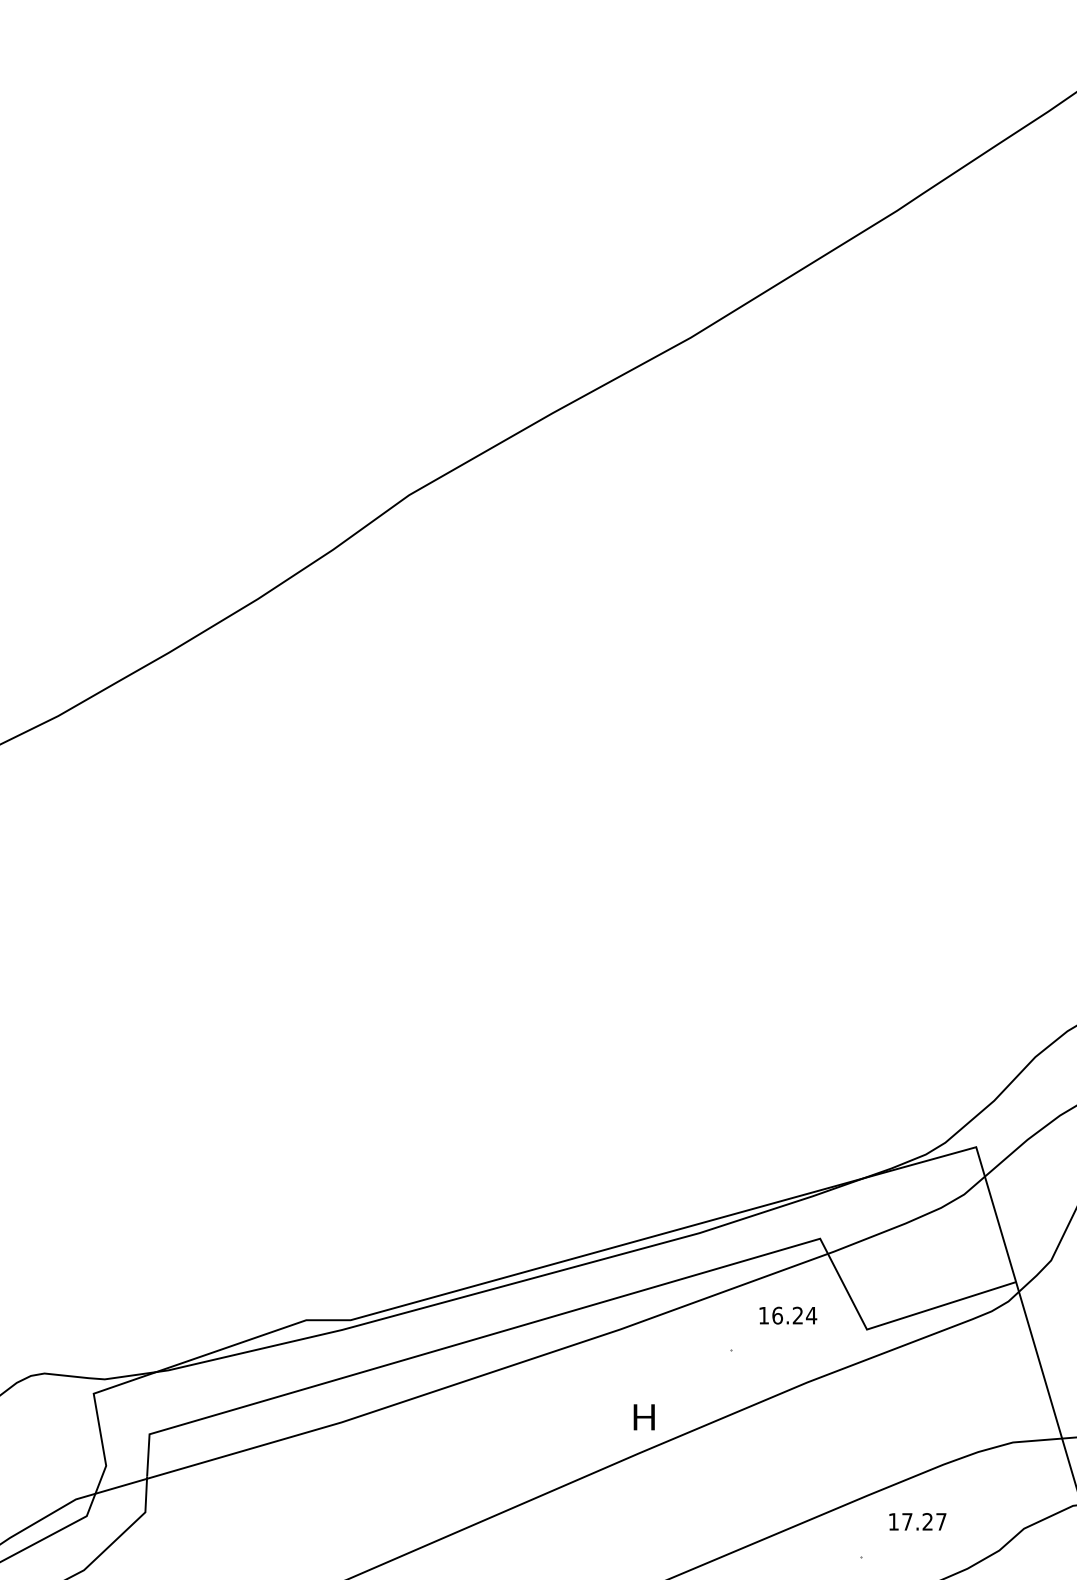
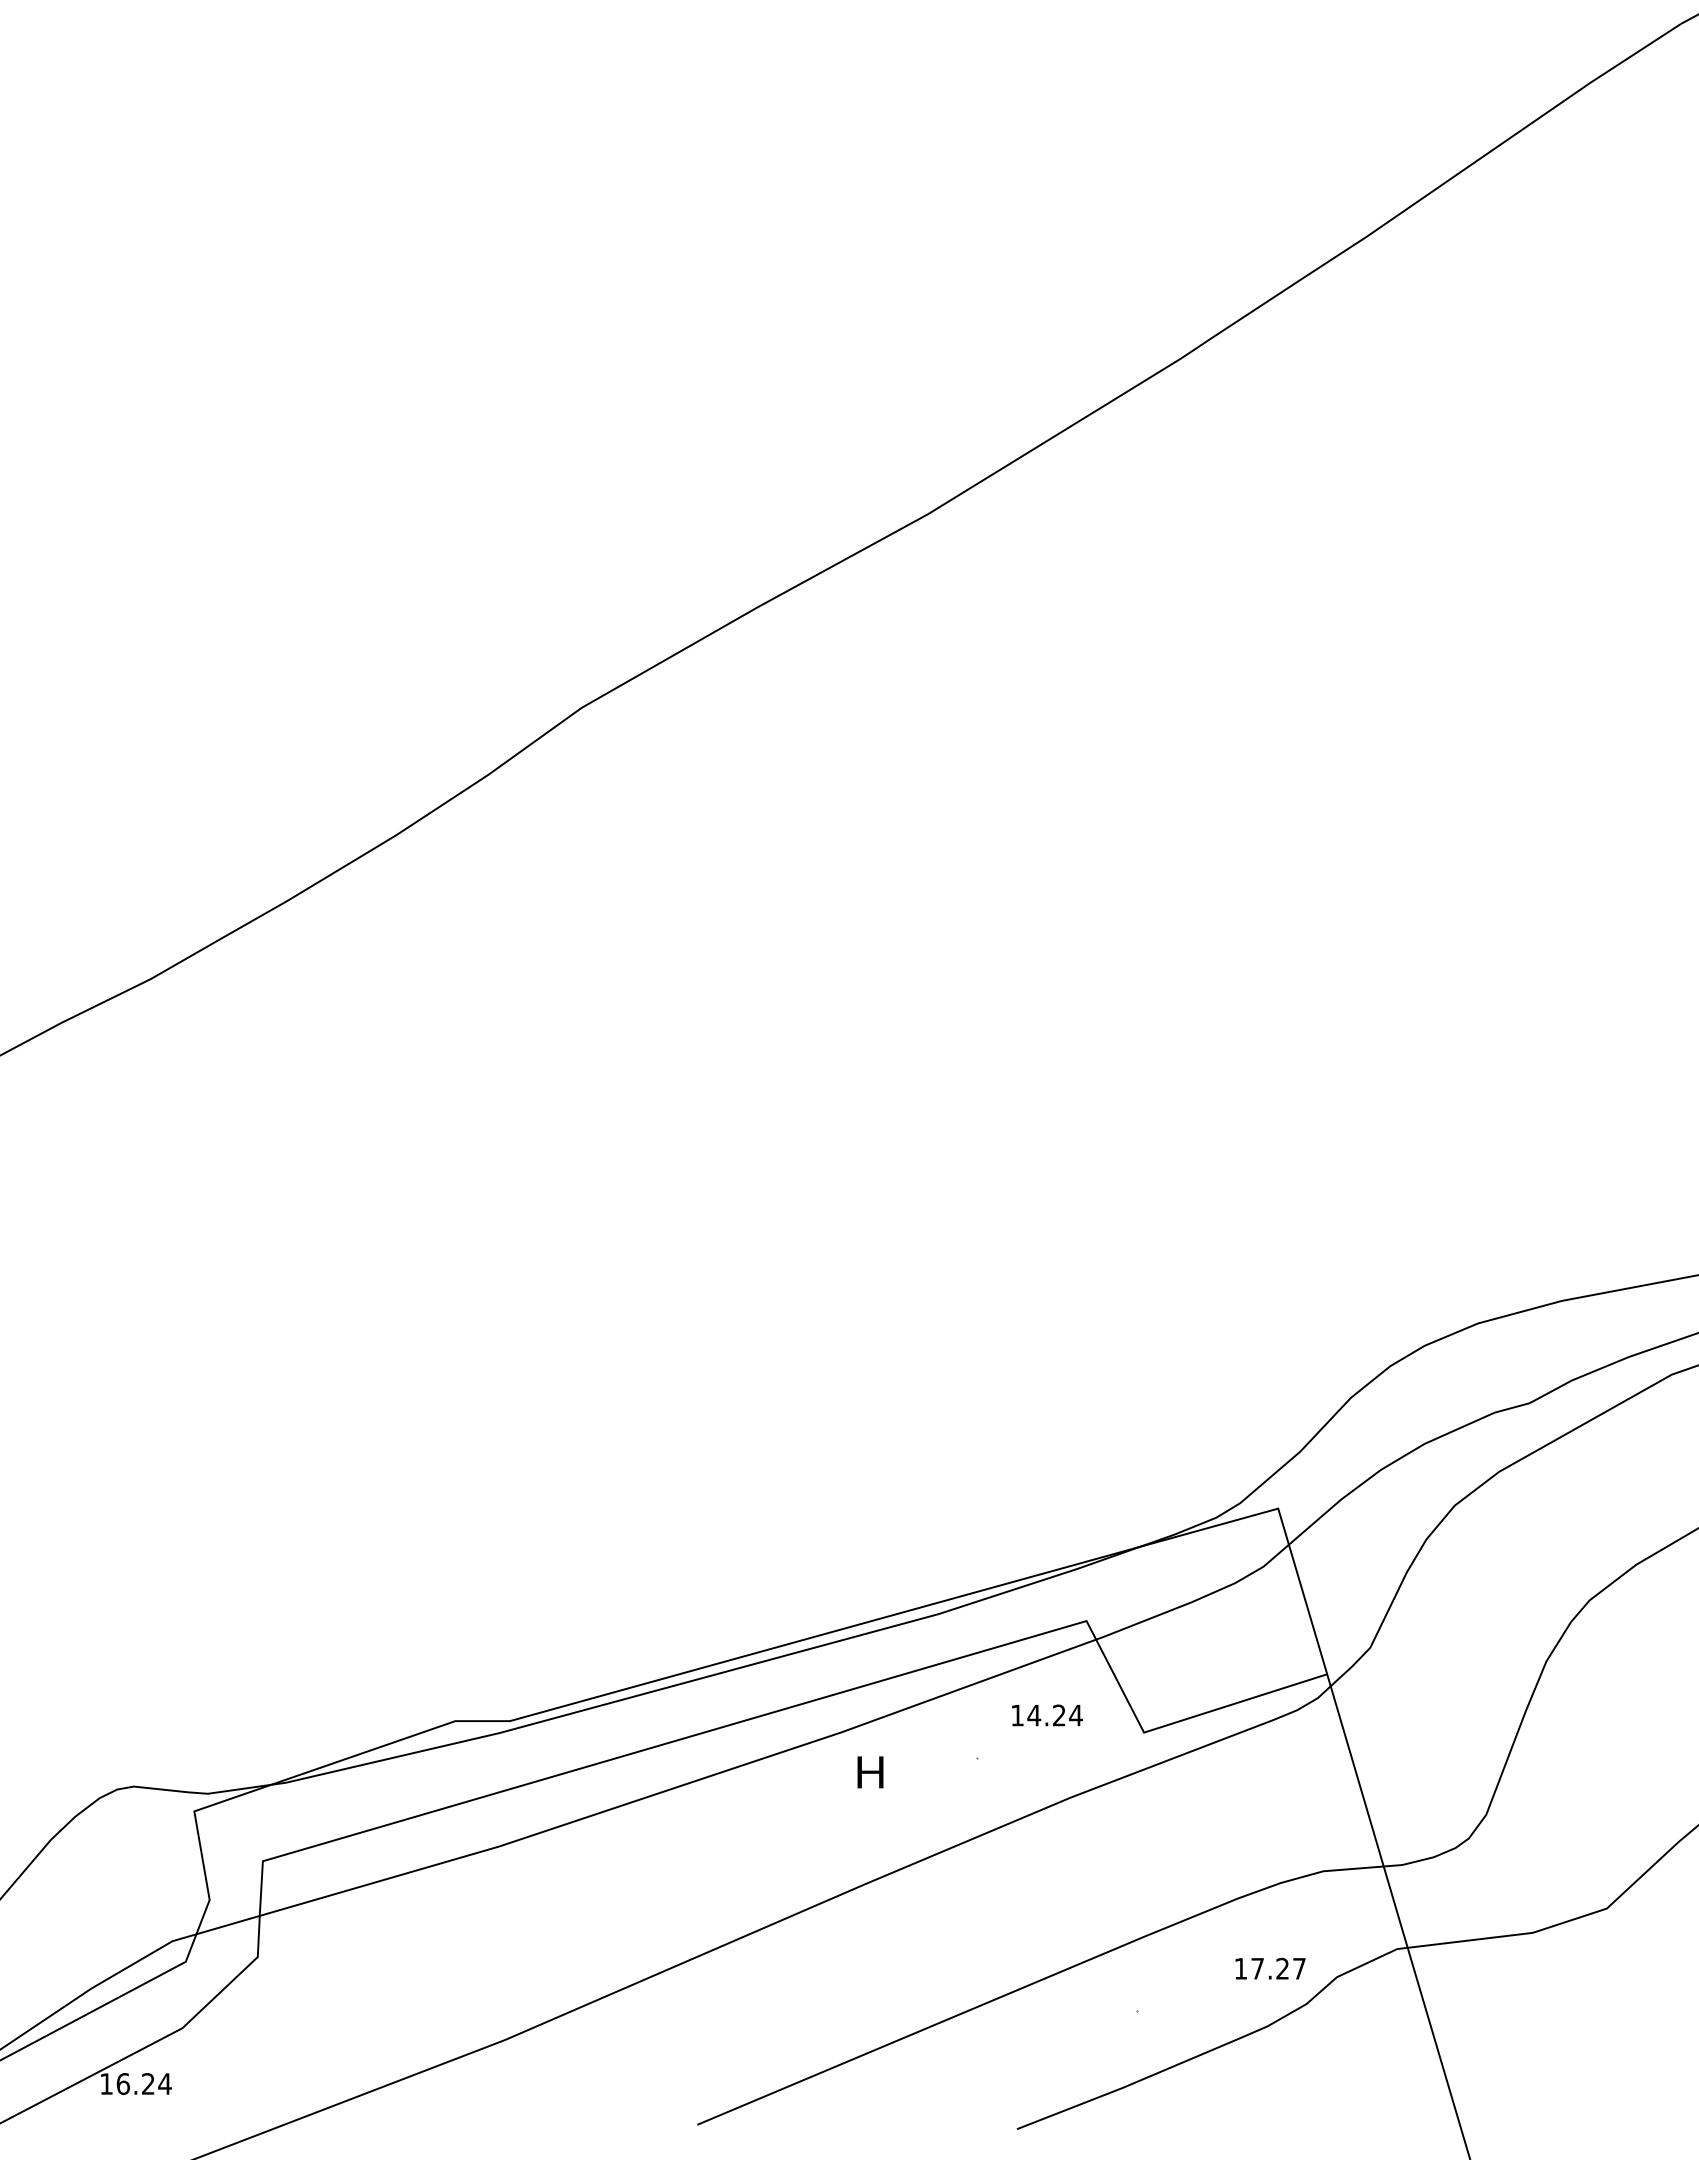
text: (777, 1315) -> (1034, 1715), 16.24 -> 14.24
text: (644, 1417) -> (870, 1772), moved
text: (917, 1521) -> (1270, 1968), moved

